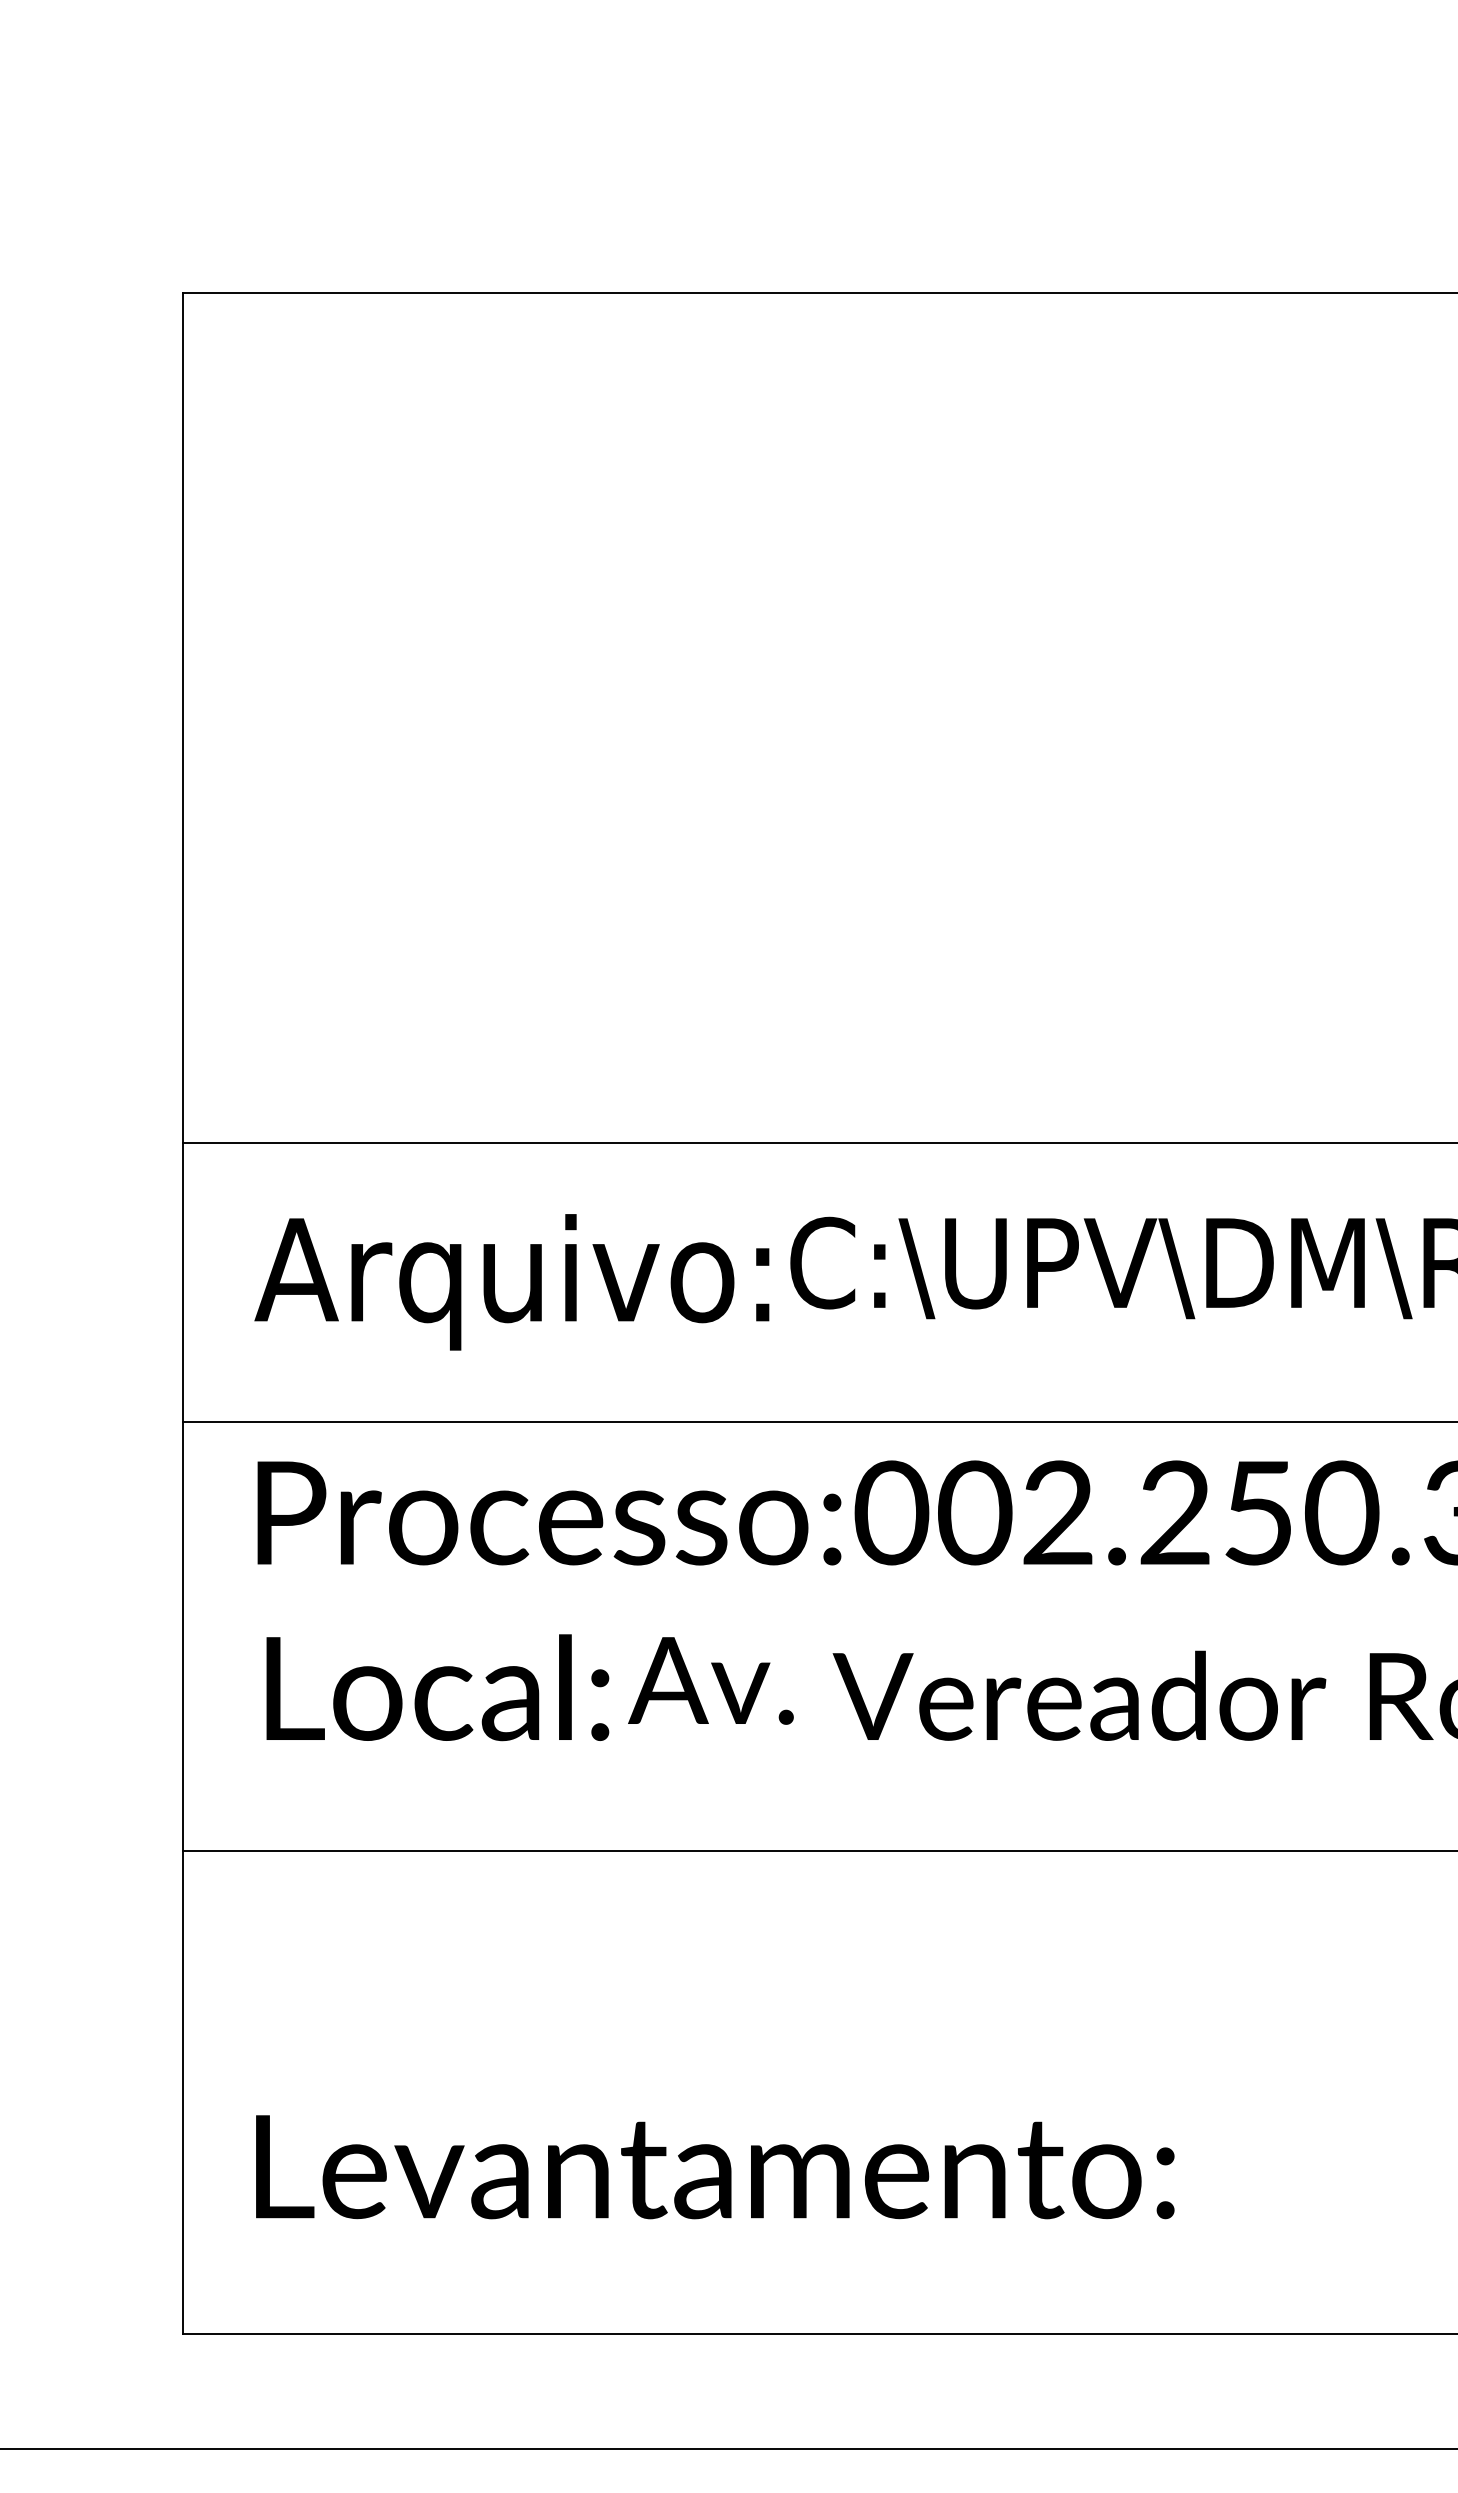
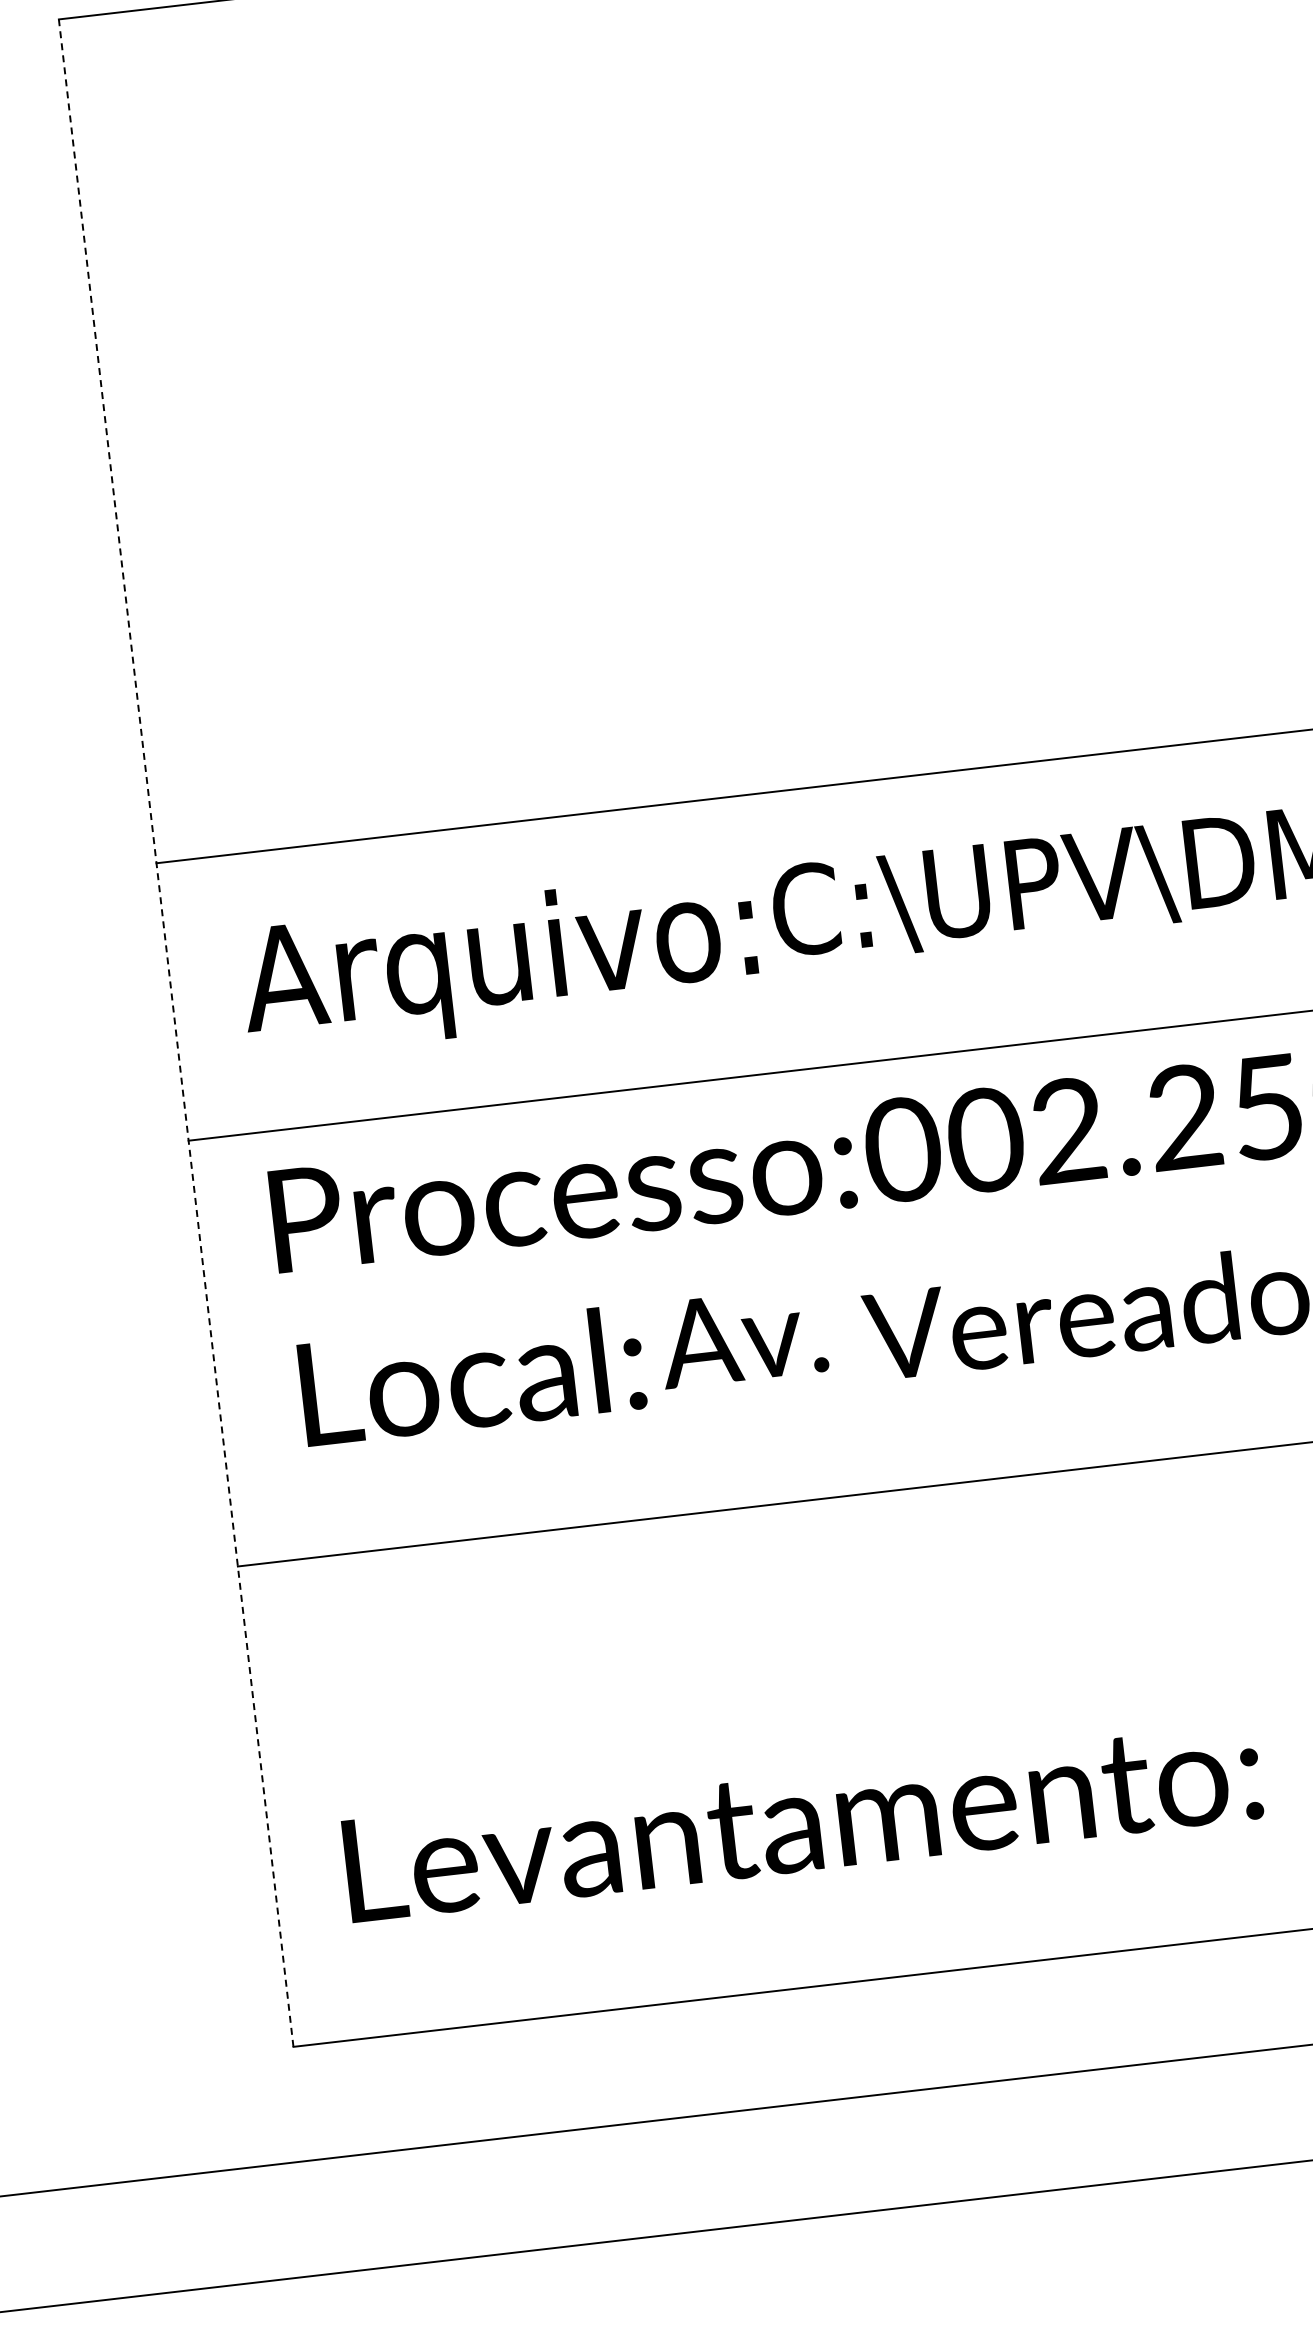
line: (183, 1313) -> (176, 1032), solid -> dashed

